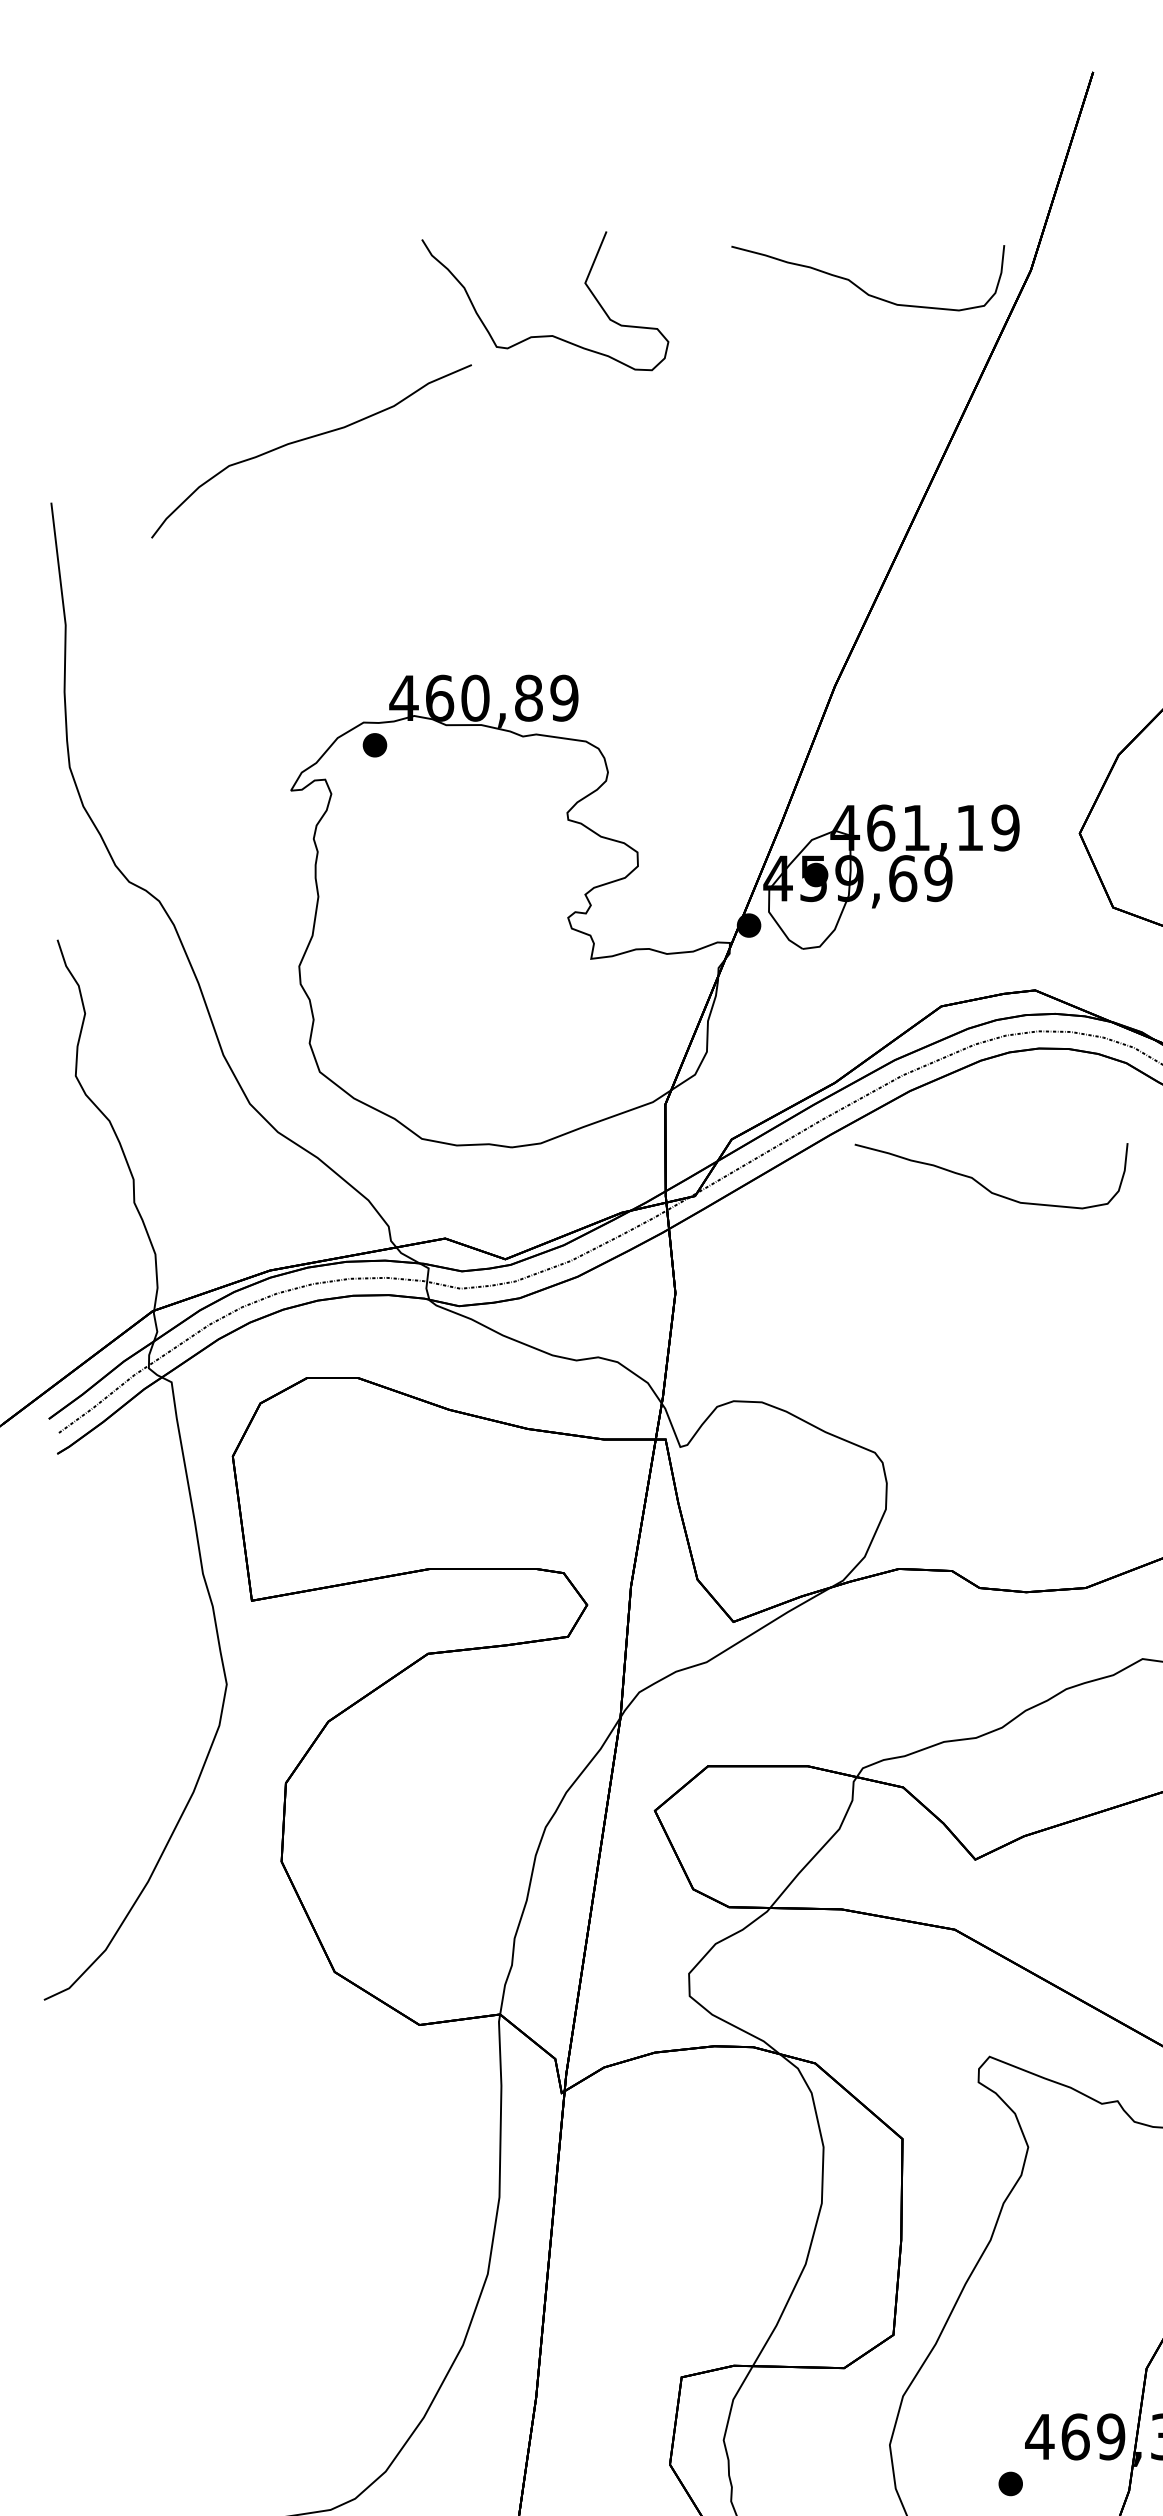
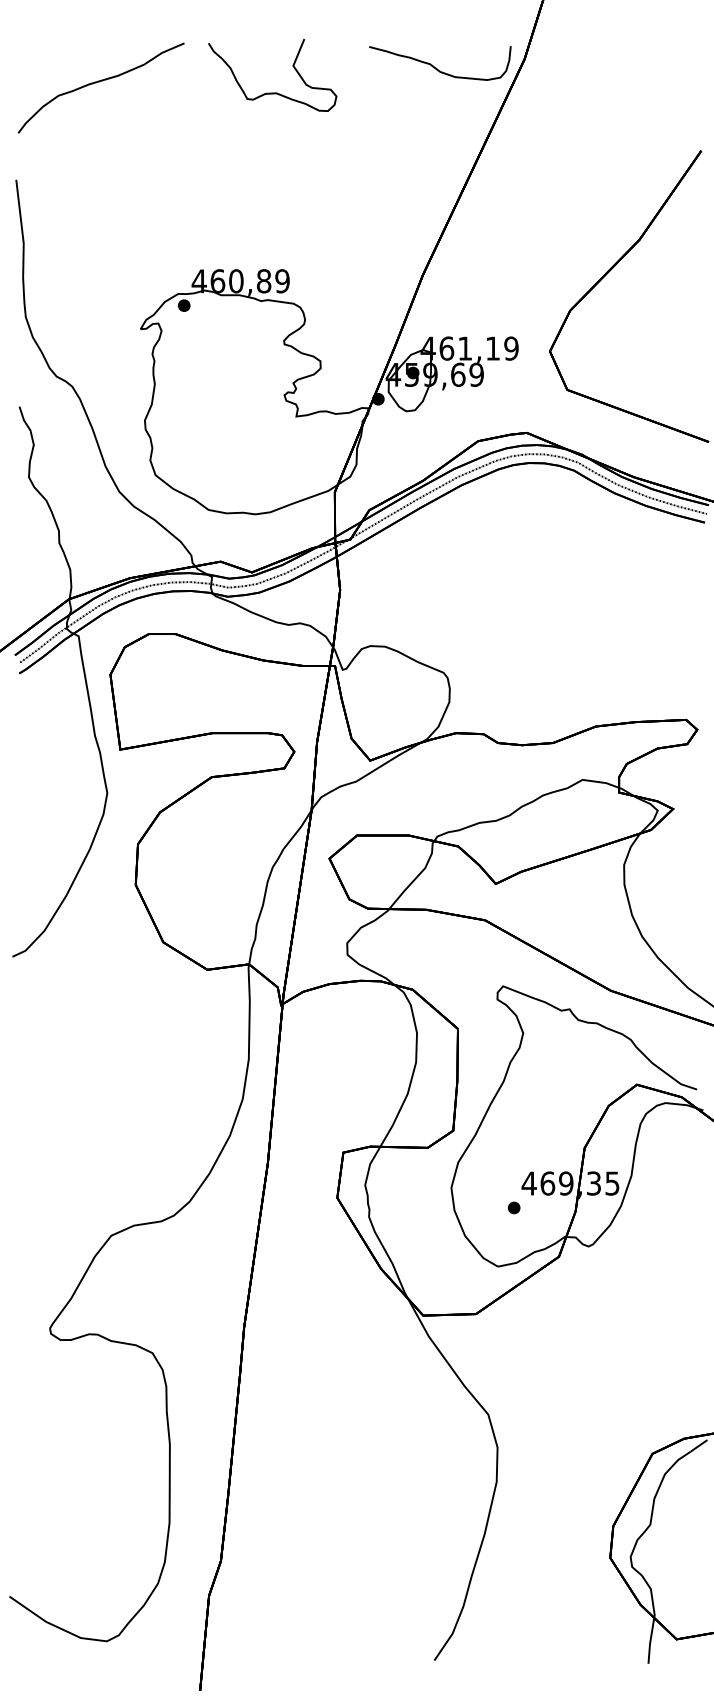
curve: (308, 440) -> (99, 82), moved
curve: (984, 1184) -> (500, 533), removed

